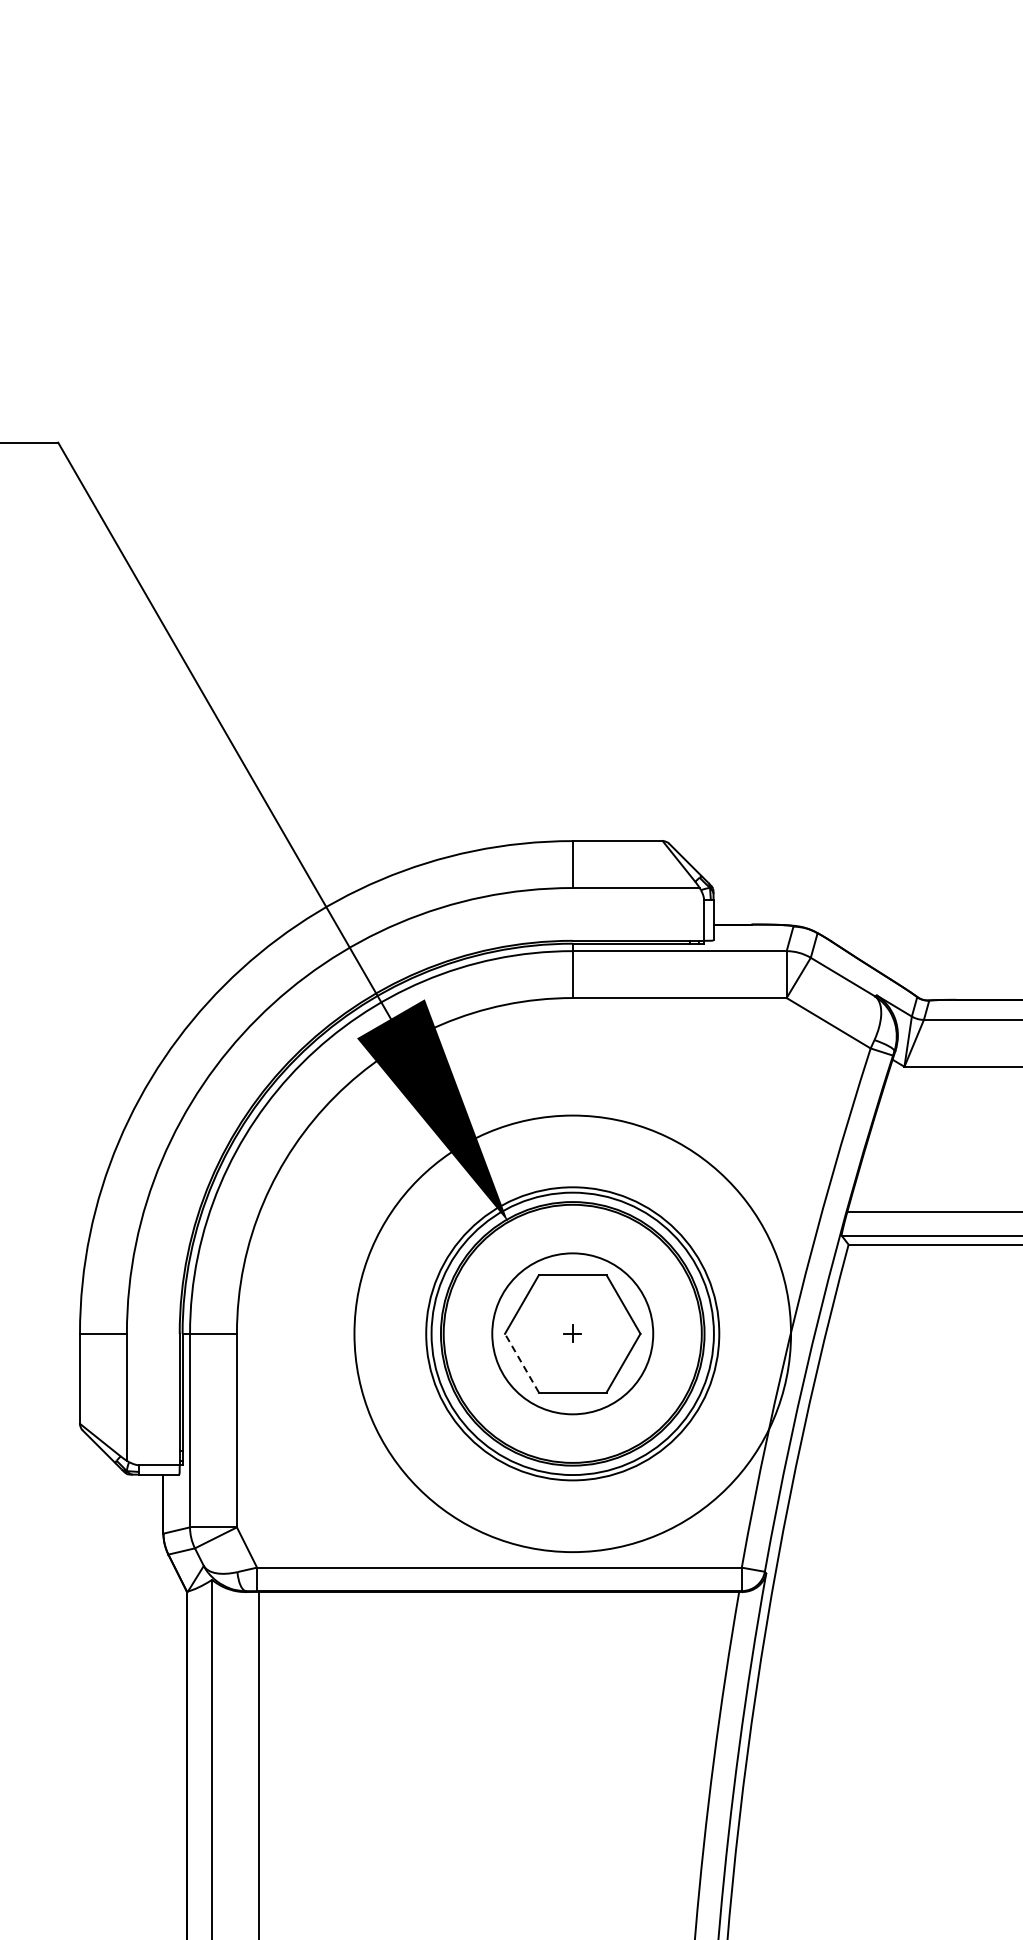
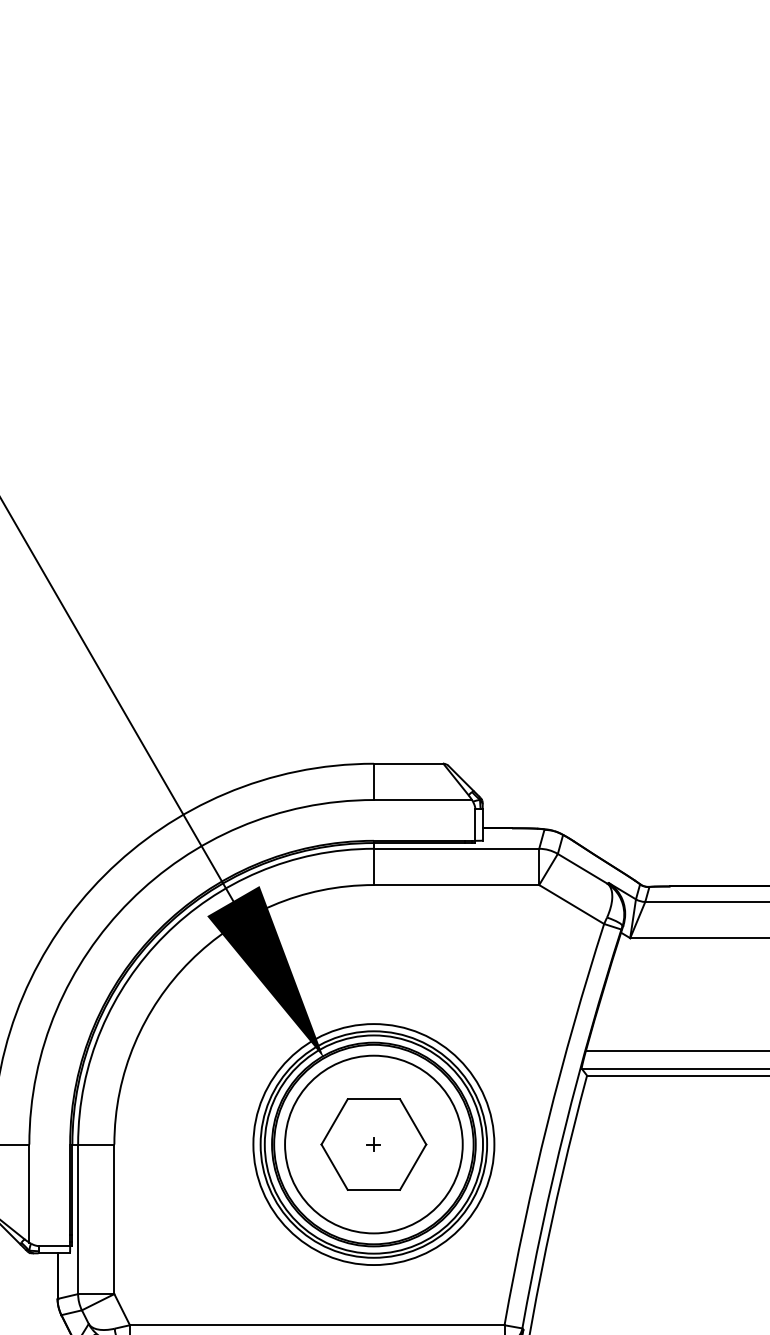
circle: (572, 1333) -> (373, 1144), size x0.71
circle: (572, 1333) -> (373, 1144), size x1.43
line: (521, 1363) -> (334, 1167), dashed -> solid

